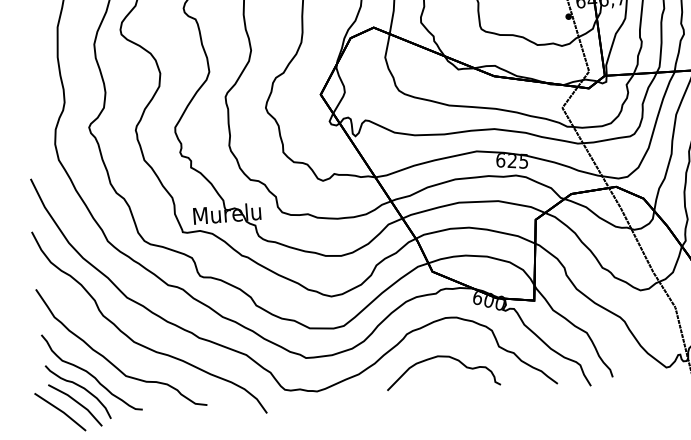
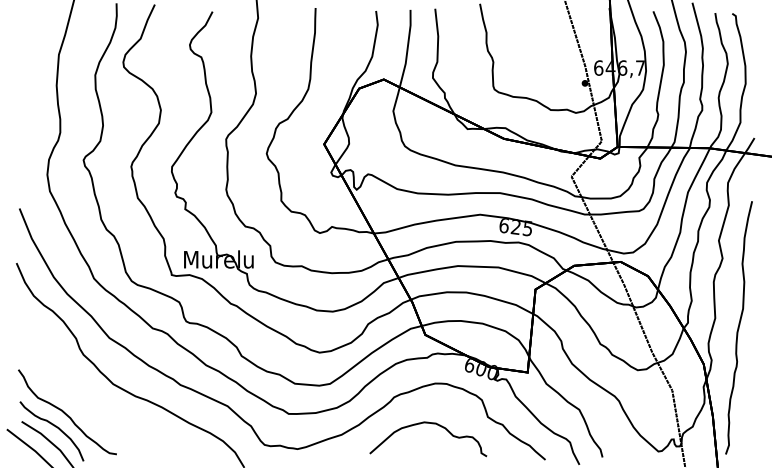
curve: (109, 360) -> (86, 401), removed

